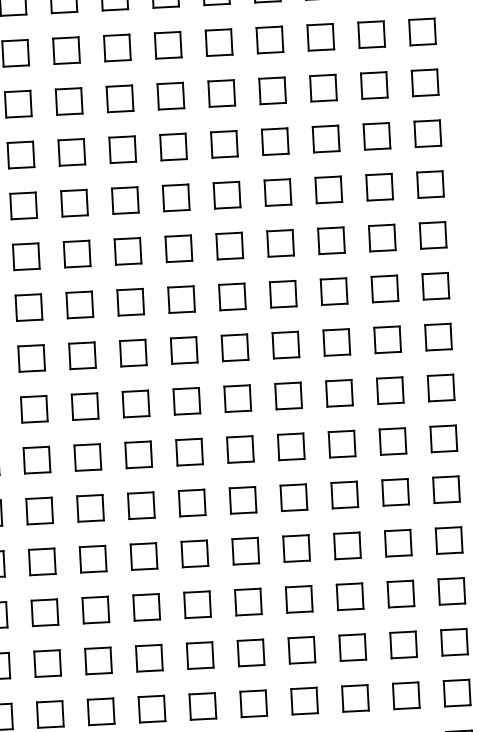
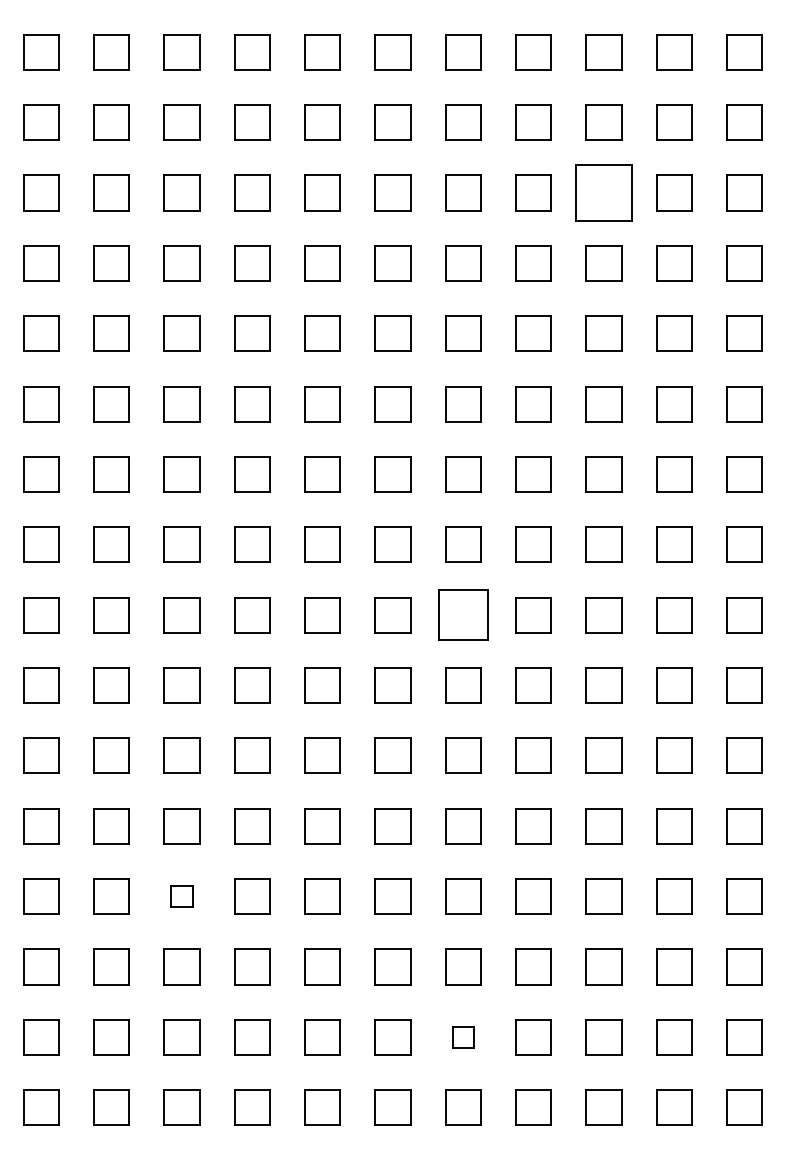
part: (323, 87) -> (603, 192), size x1.6
part: (237, 398) -> (463, 615), size x1.4
part: (44, 612) -> (181, 896), size x0.6
part: (253, 703) -> (463, 1037), size x0.6

